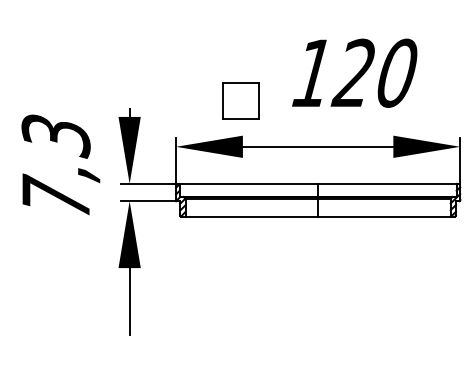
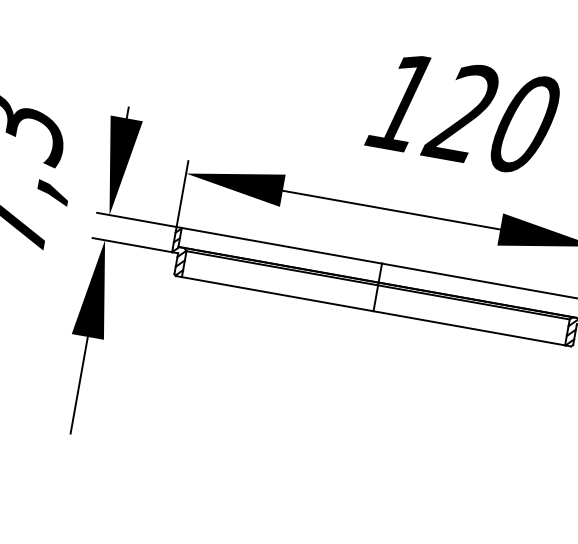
part: (240, 100) -> (291, 123), removed

